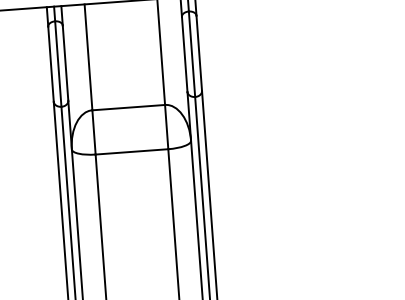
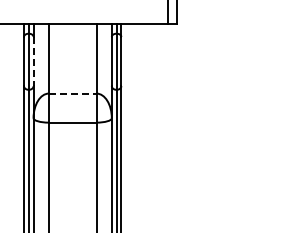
line: (65, 63) -> (33, 61), solid -> dashed
line: (128, 107) -> (72, 93), solid -> dashed

